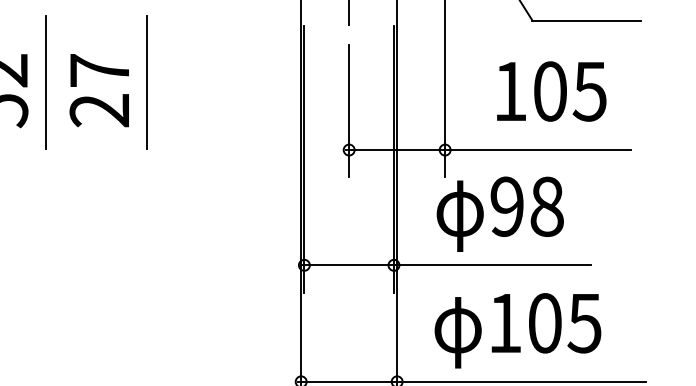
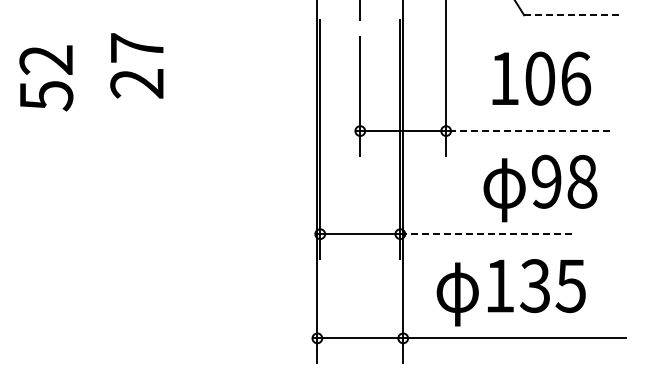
line: (586, 20) -> (572, 15), solid -> dashed
line: (45, 82) -> (88, 70), removed
line: (147, 82) -> (179, 70), removed
text: (98, 90) -> (136, 65), moved
text: (589, 91) -> (575, 78), 105 -> 106
line: (540, 150) -> (531, 131), solid -> dashed
text: (500, 214) -> (540, 188), moved
line: (492, 265) -> (488, 234), solid -> dashed
text: (545, 322) -> (535, 285), 105 -> 135

